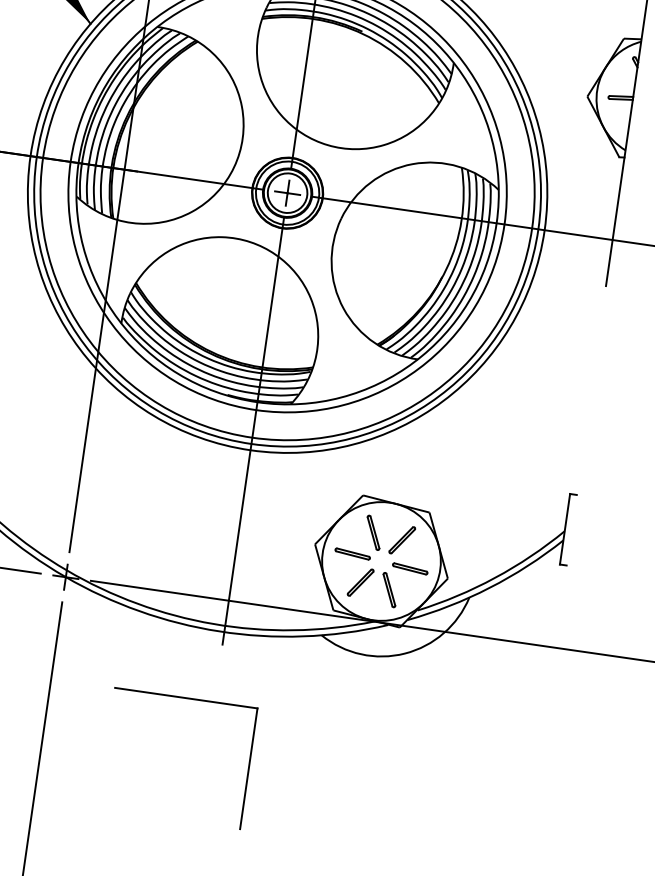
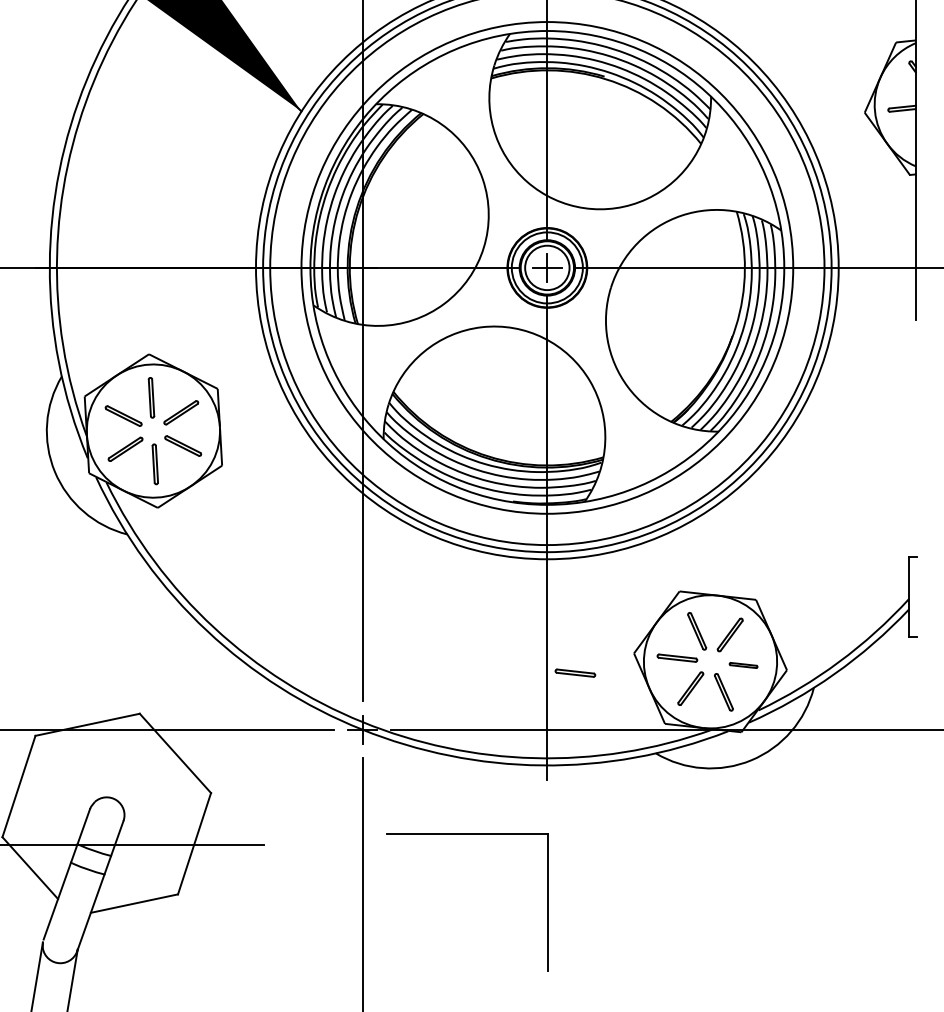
part: (261, 553) -> (575, 672), added
part: (410, 568) -> (743, 665), size x0.7
part: (186, 698) -> (467, 834), moved

